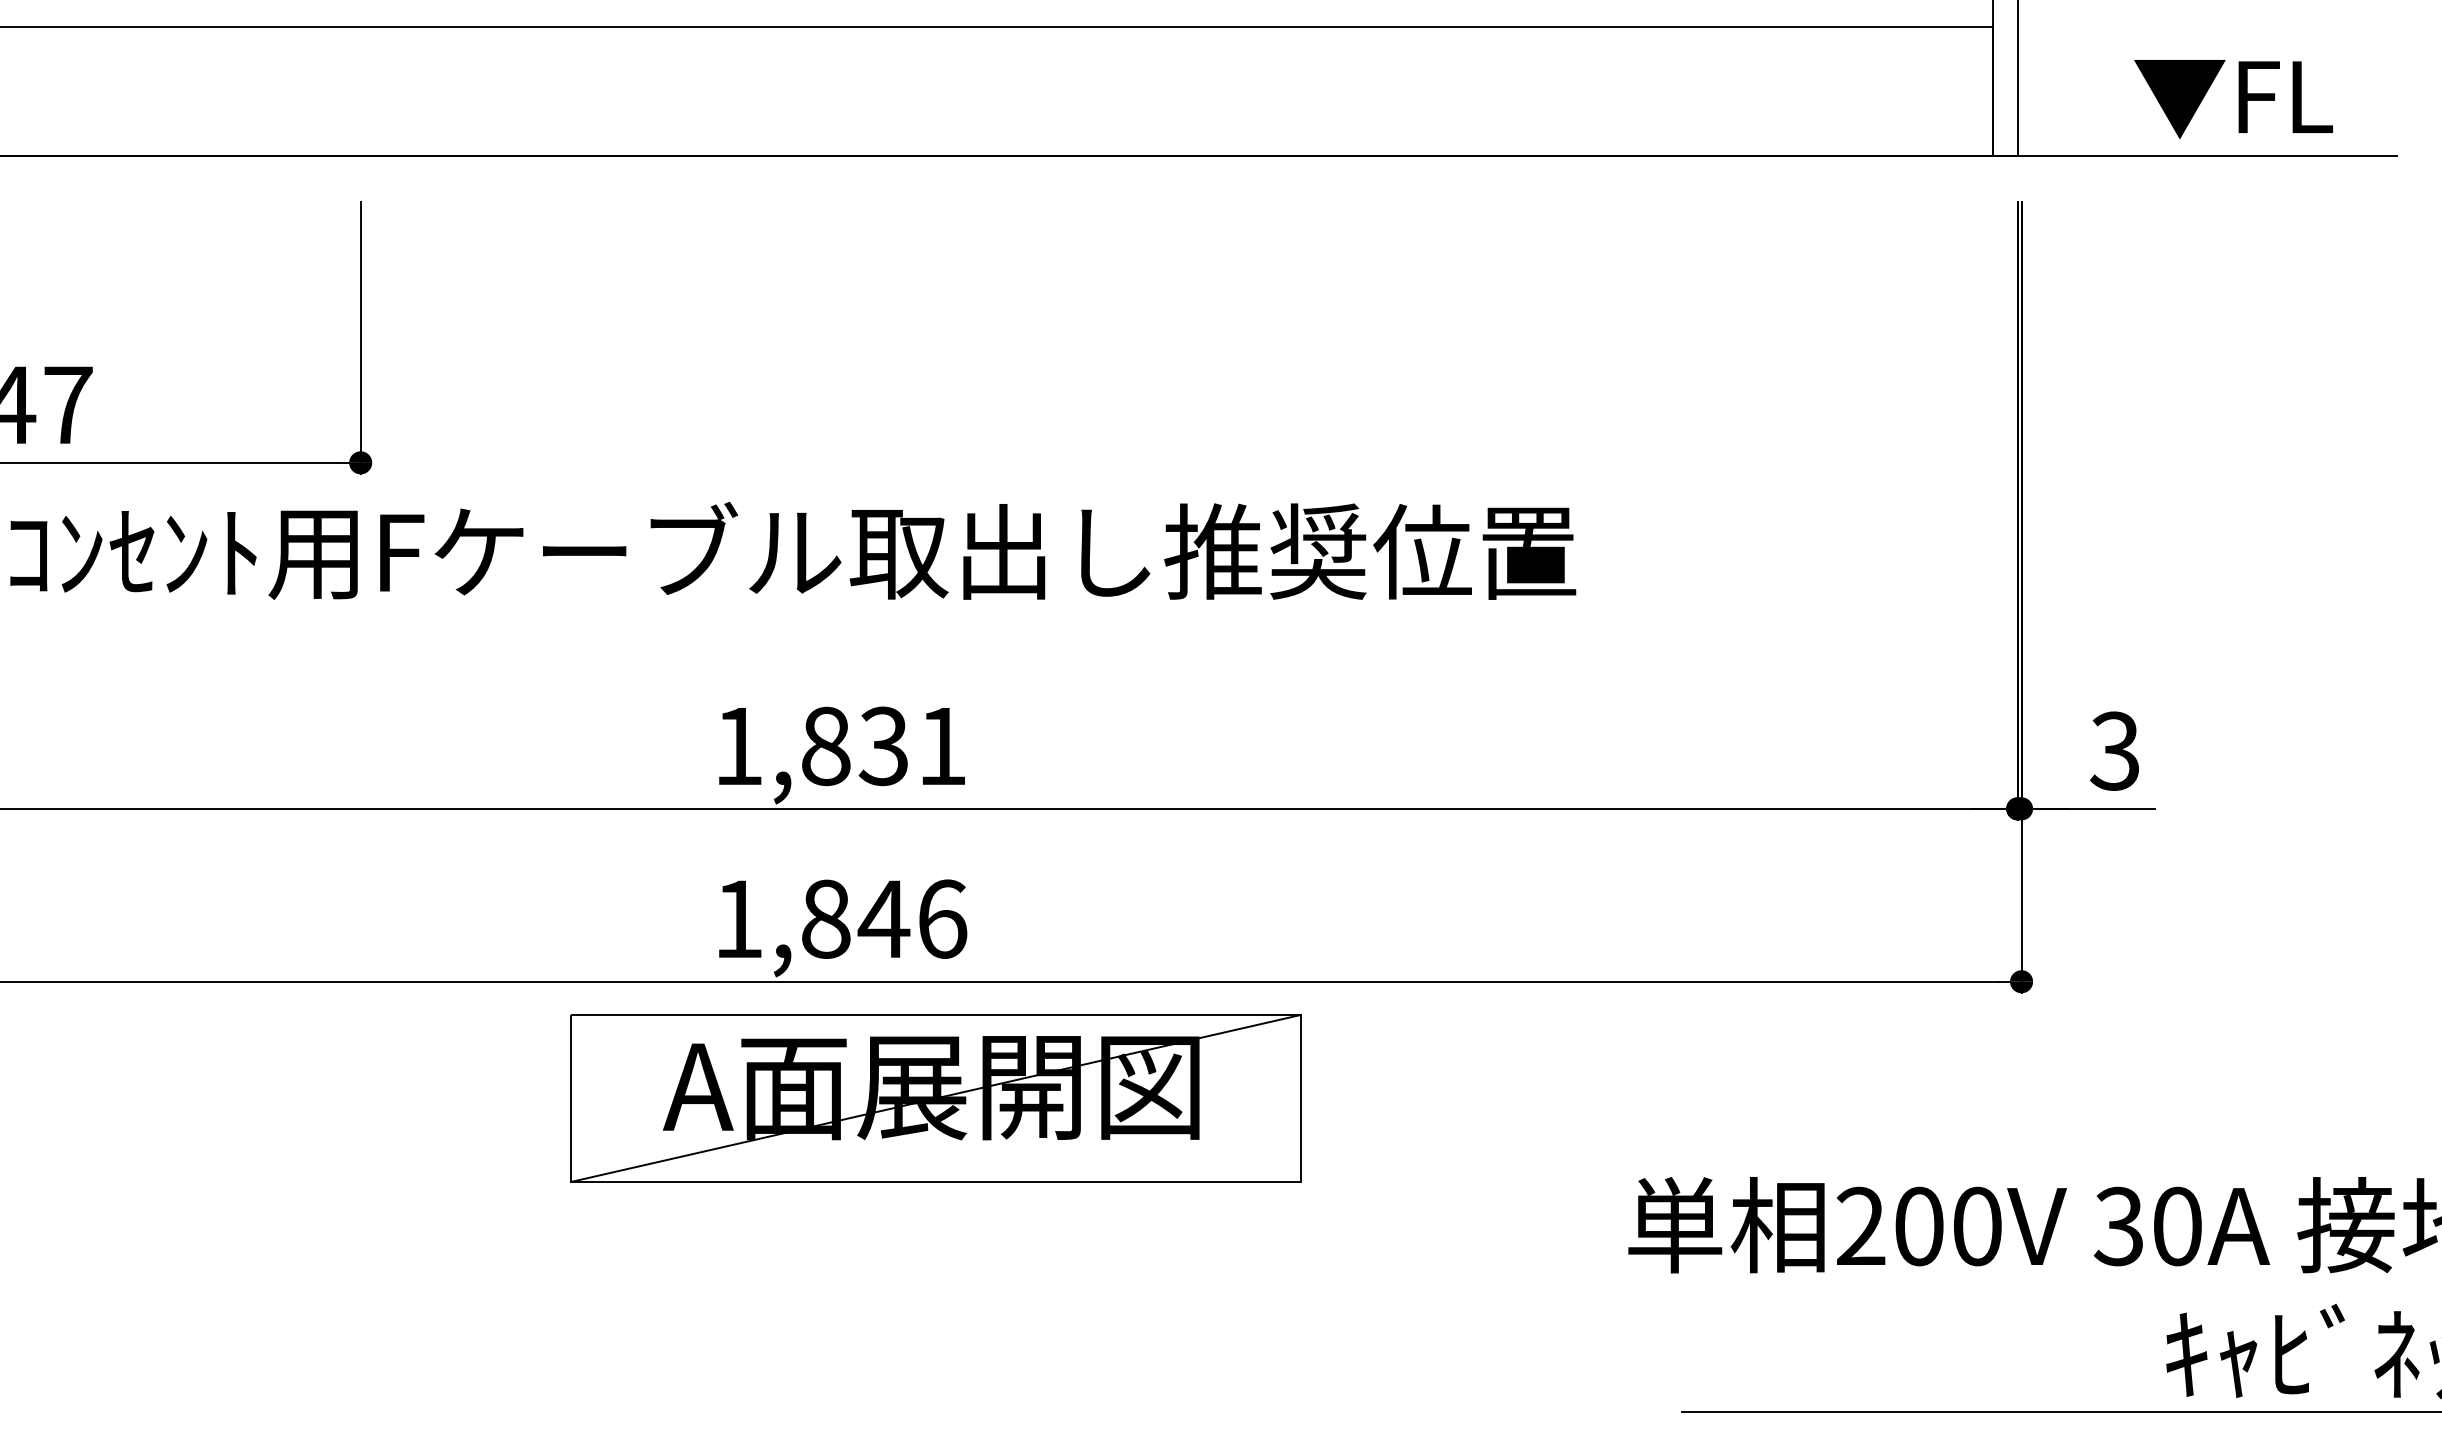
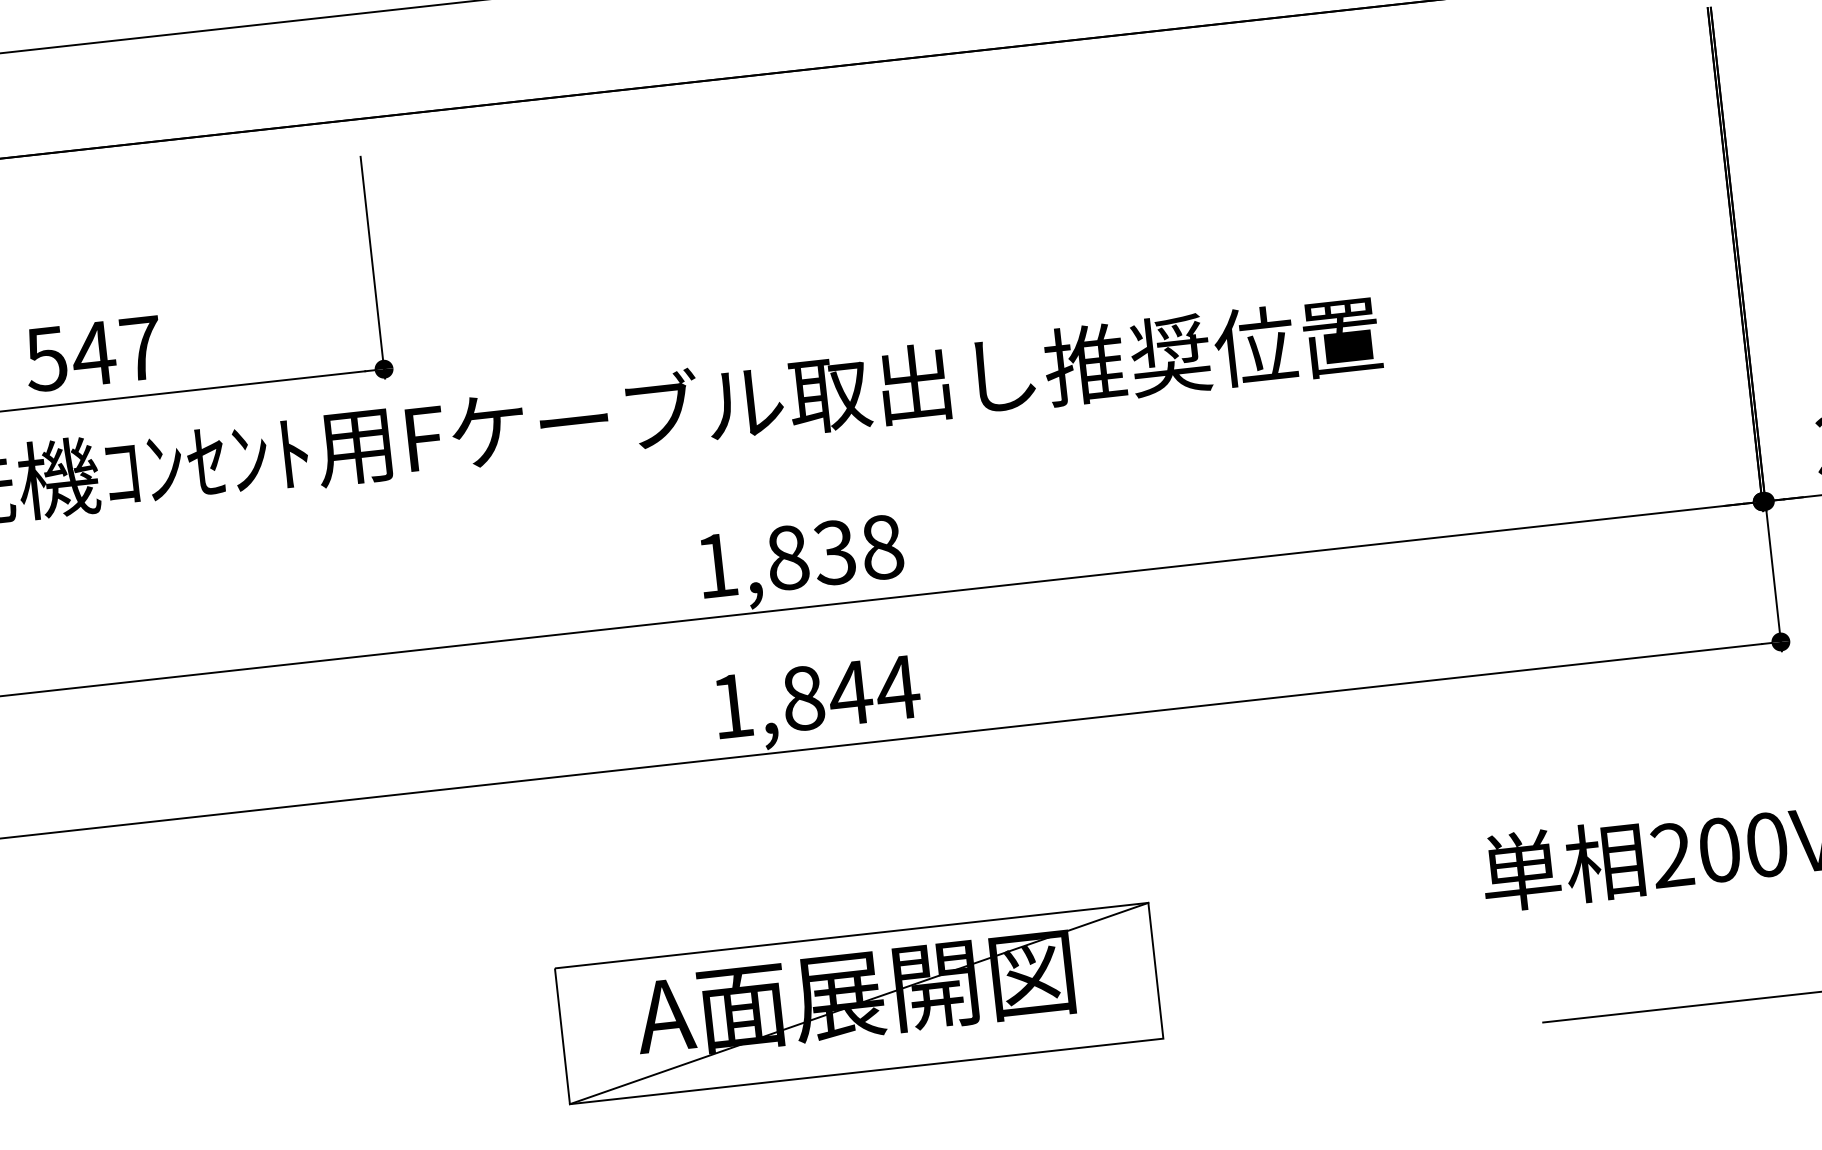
text: (942, 746) -> (882, 547), 1,831 -> 1,838
text: (941, 918) -> (897, 687), 1,846 -> 1,844
part: (935, 1098) -> (858, 1003), moved

